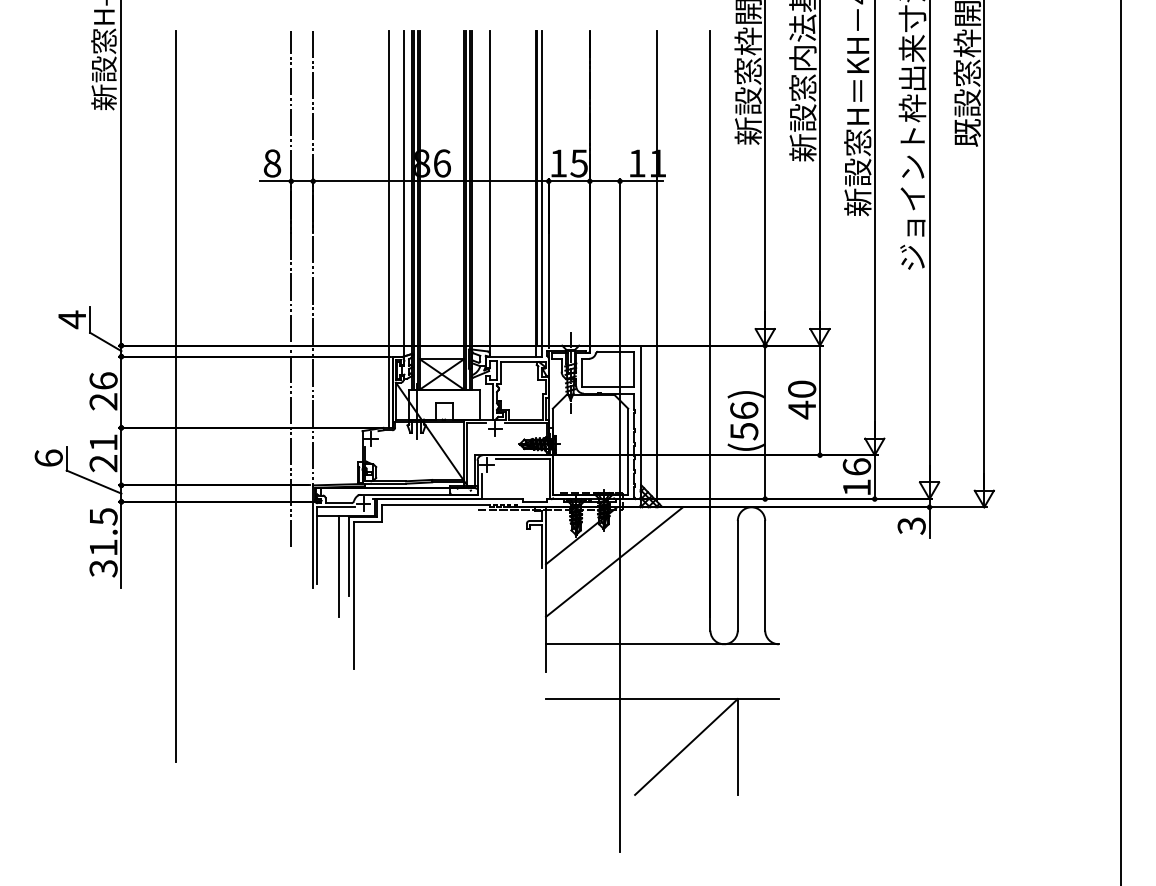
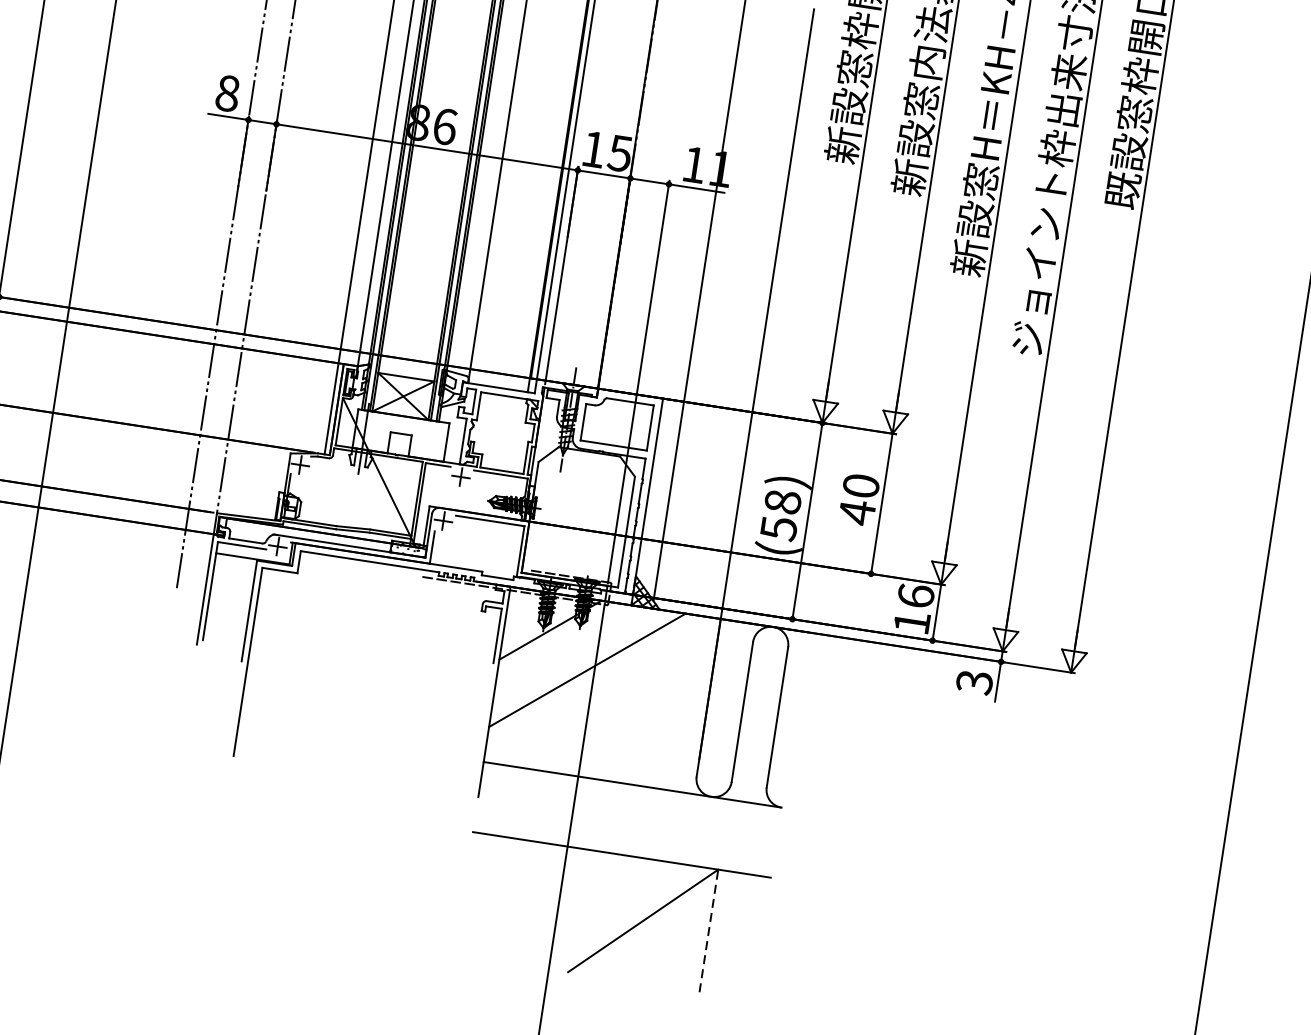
text: (744, 410) -> (783, 501), (56) -> (58)
line: (339, 566) -> (234, 622), removed
line: (737, 746) -> (708, 930), solid -> dashed

